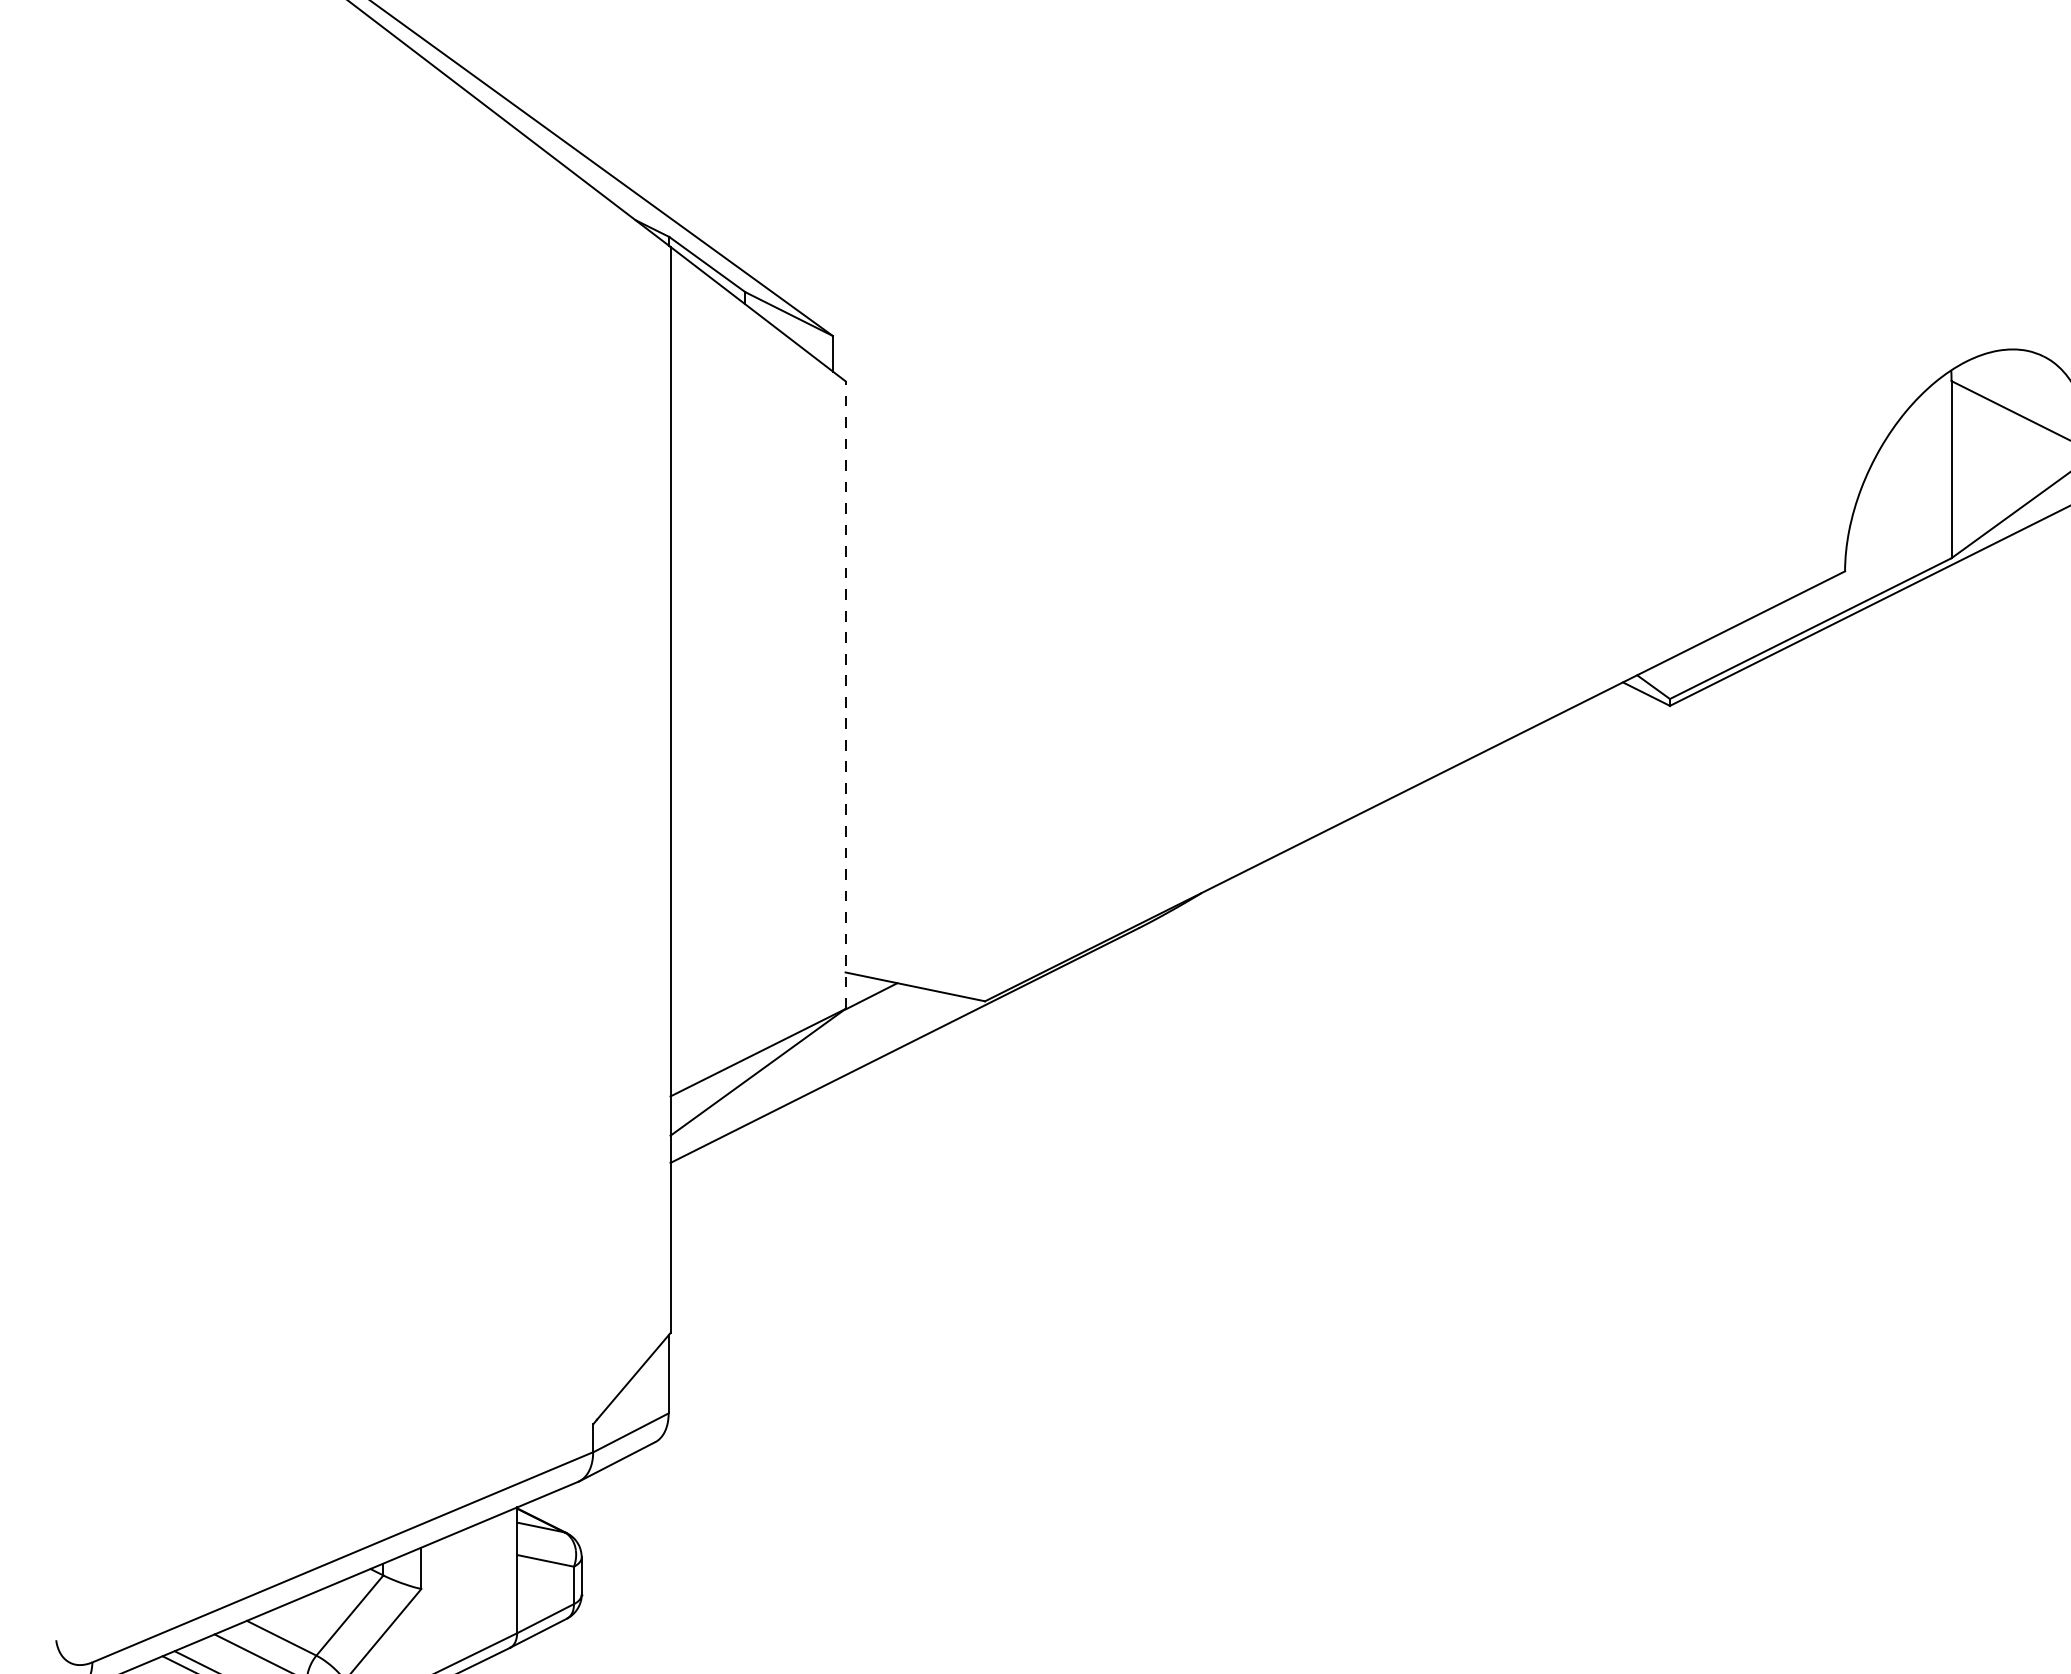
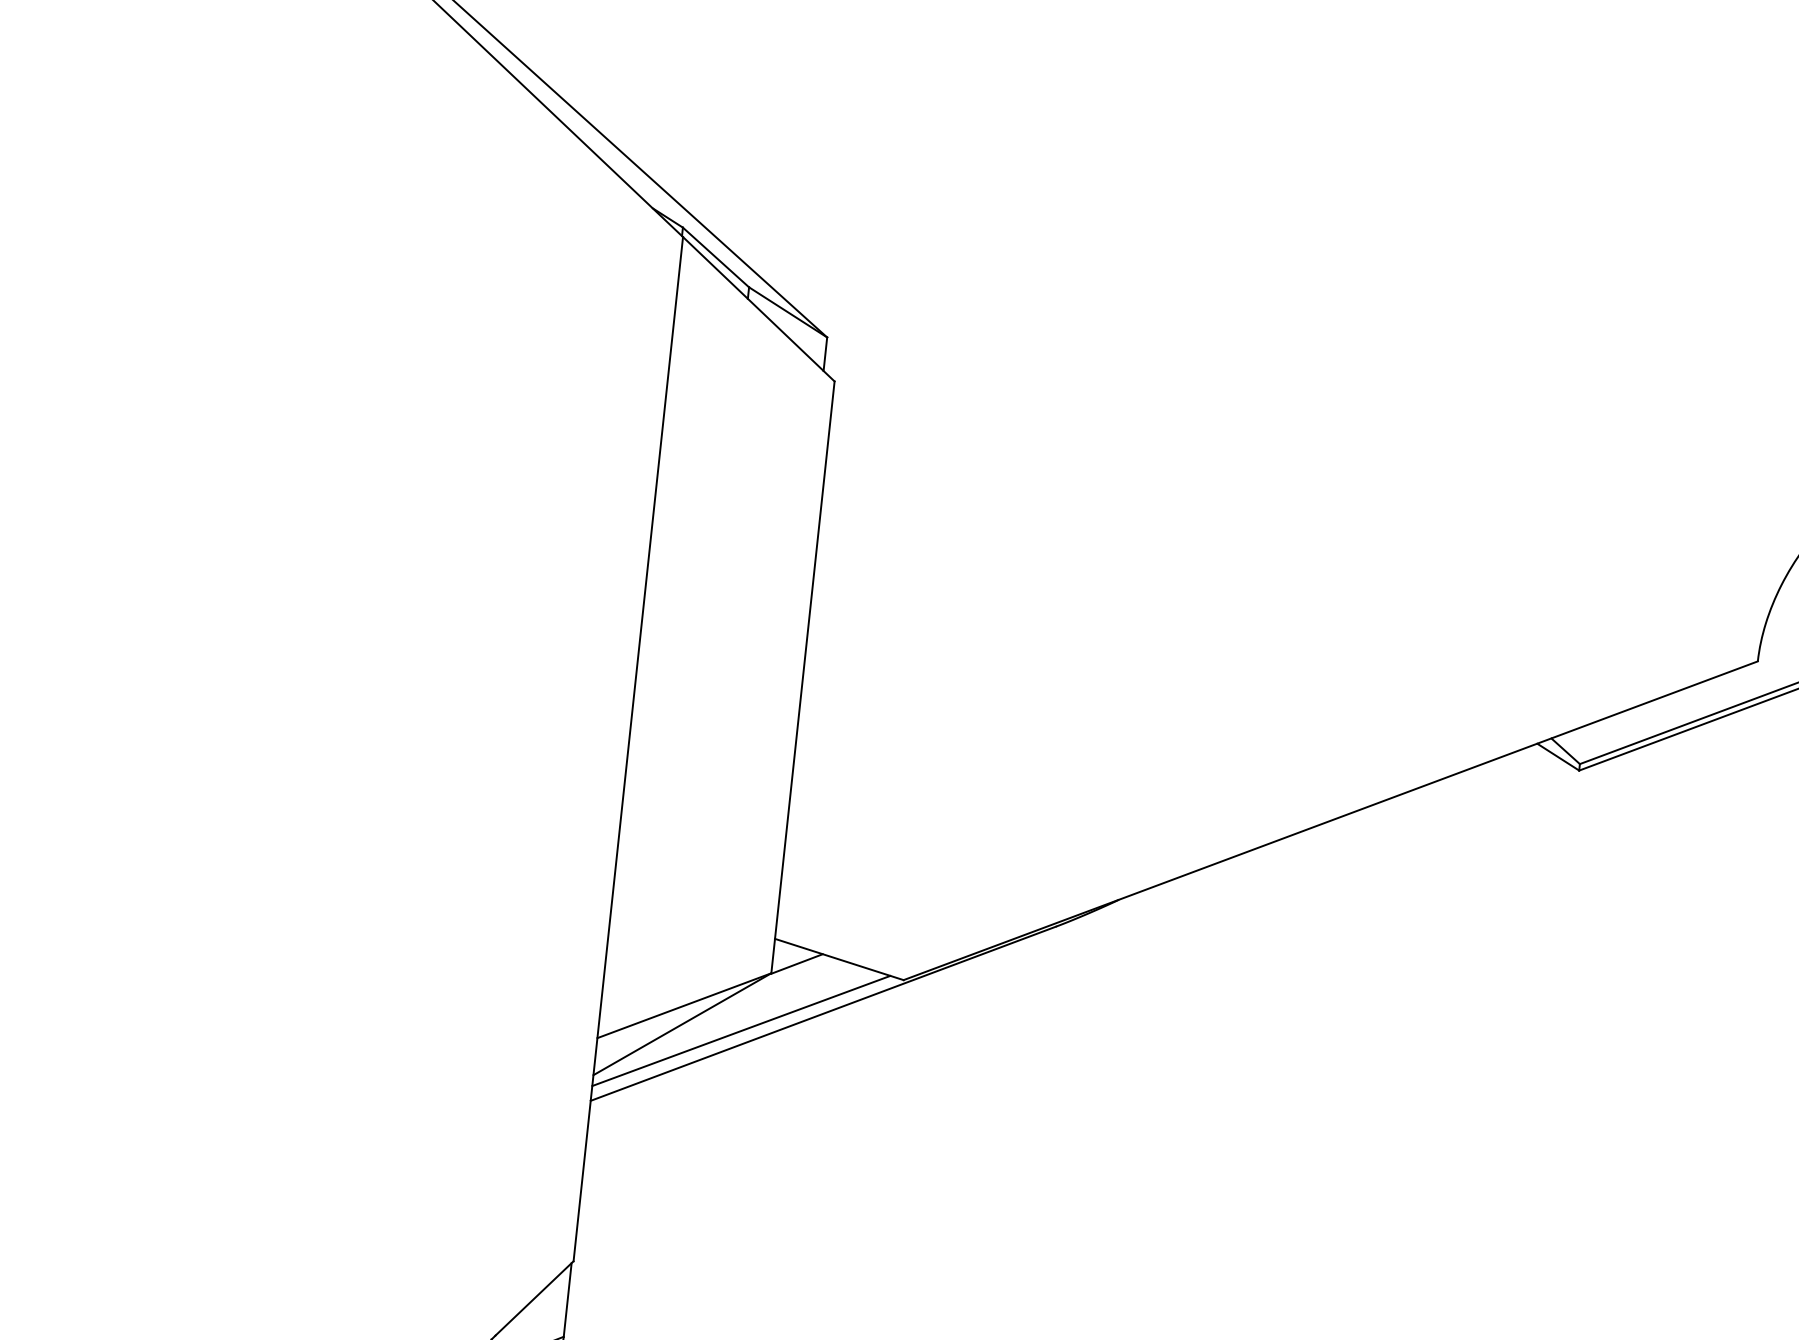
line: (845, 695) -> (802, 677), dashed -> solid
line: (820, 1072) -> (741, 1030), added

